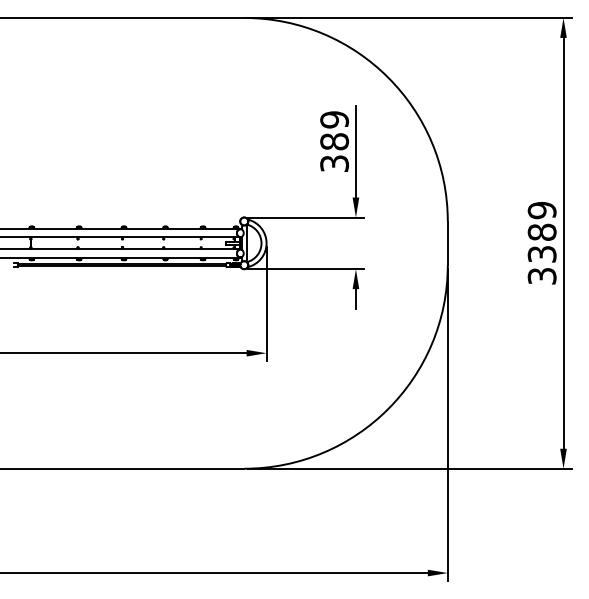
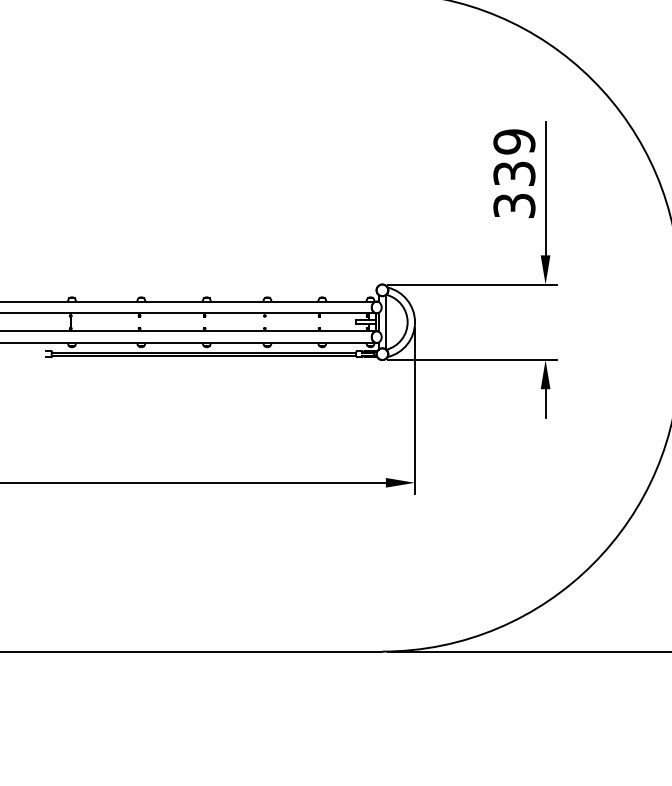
text: (334, 141) -> (514, 173), 389 -> 339

